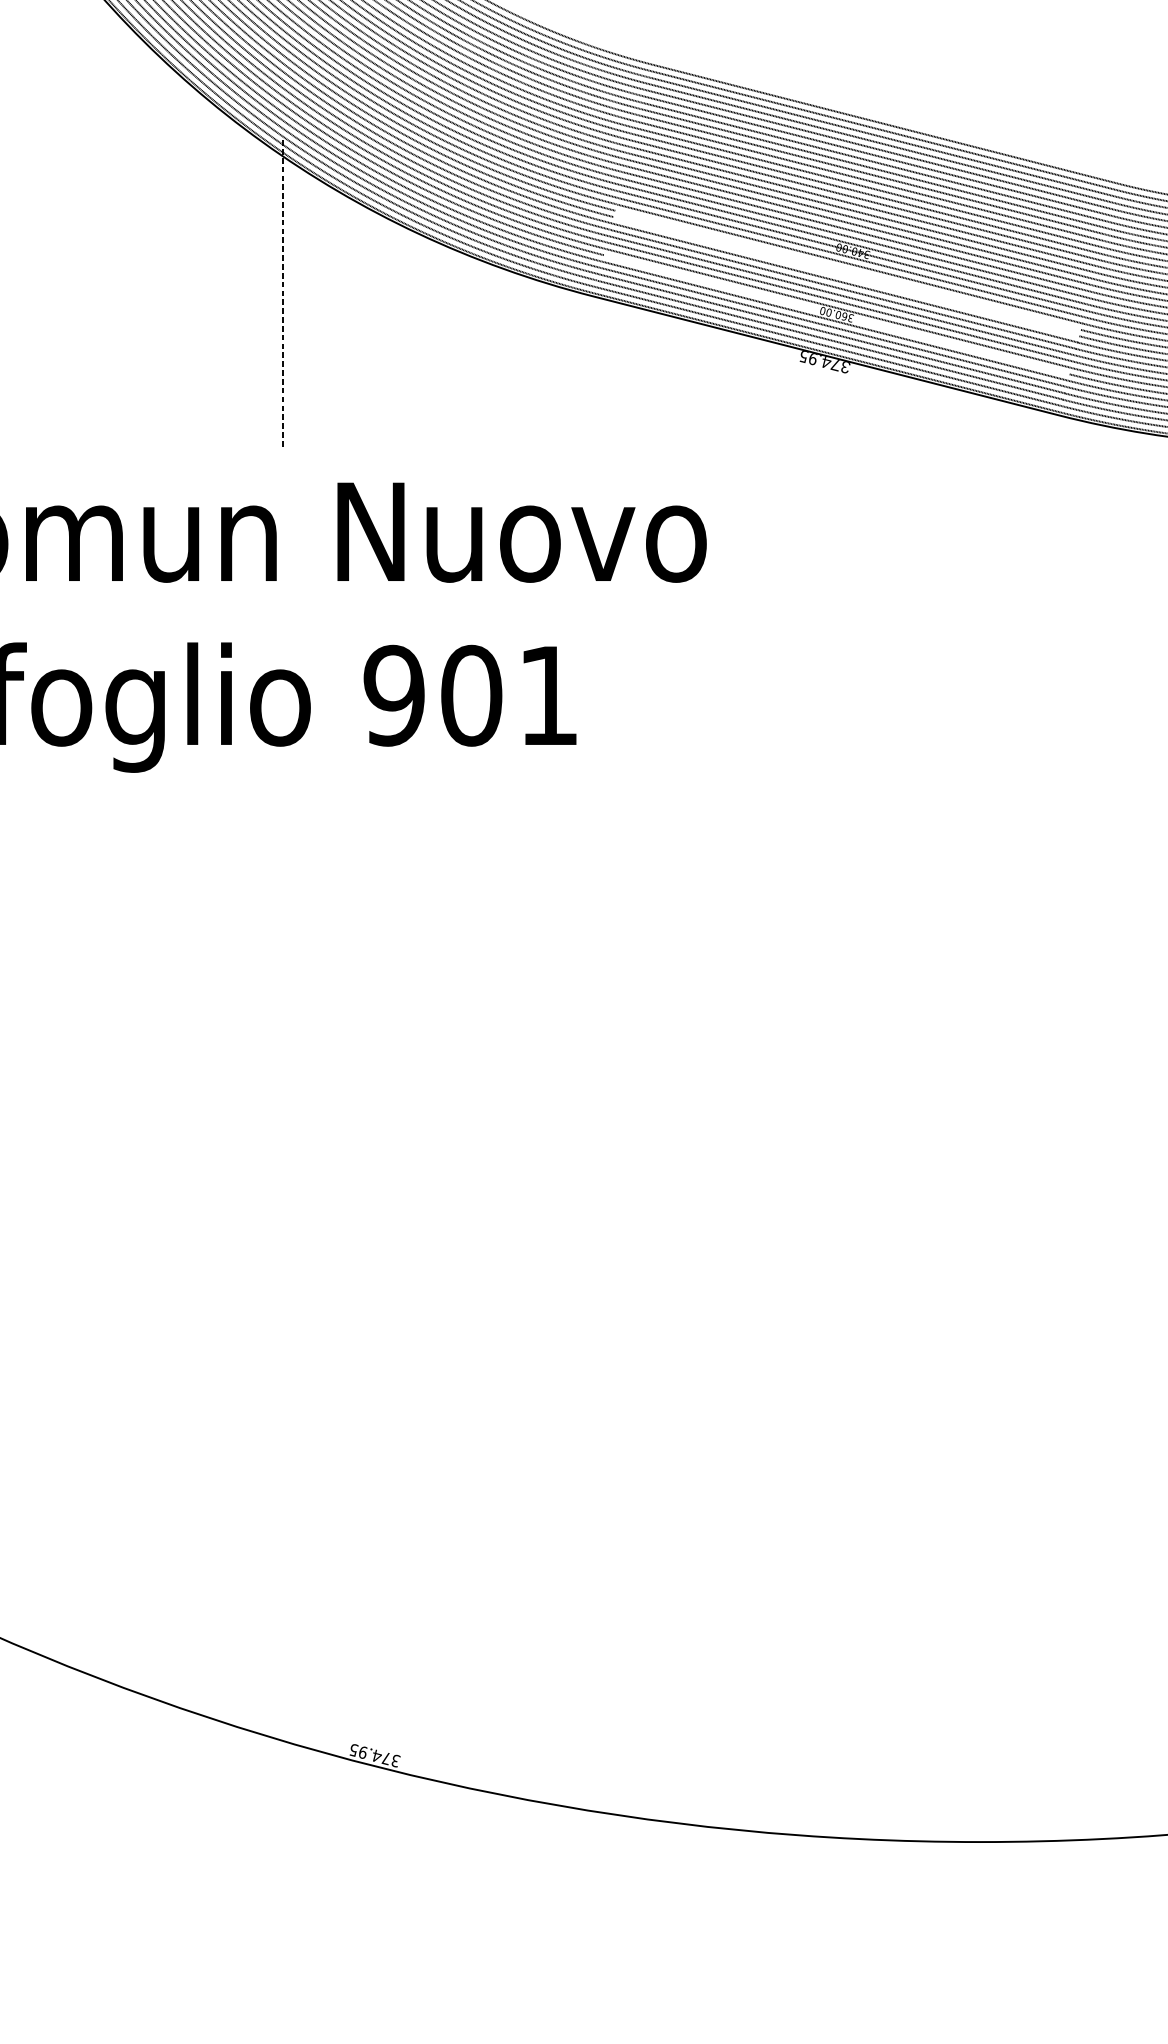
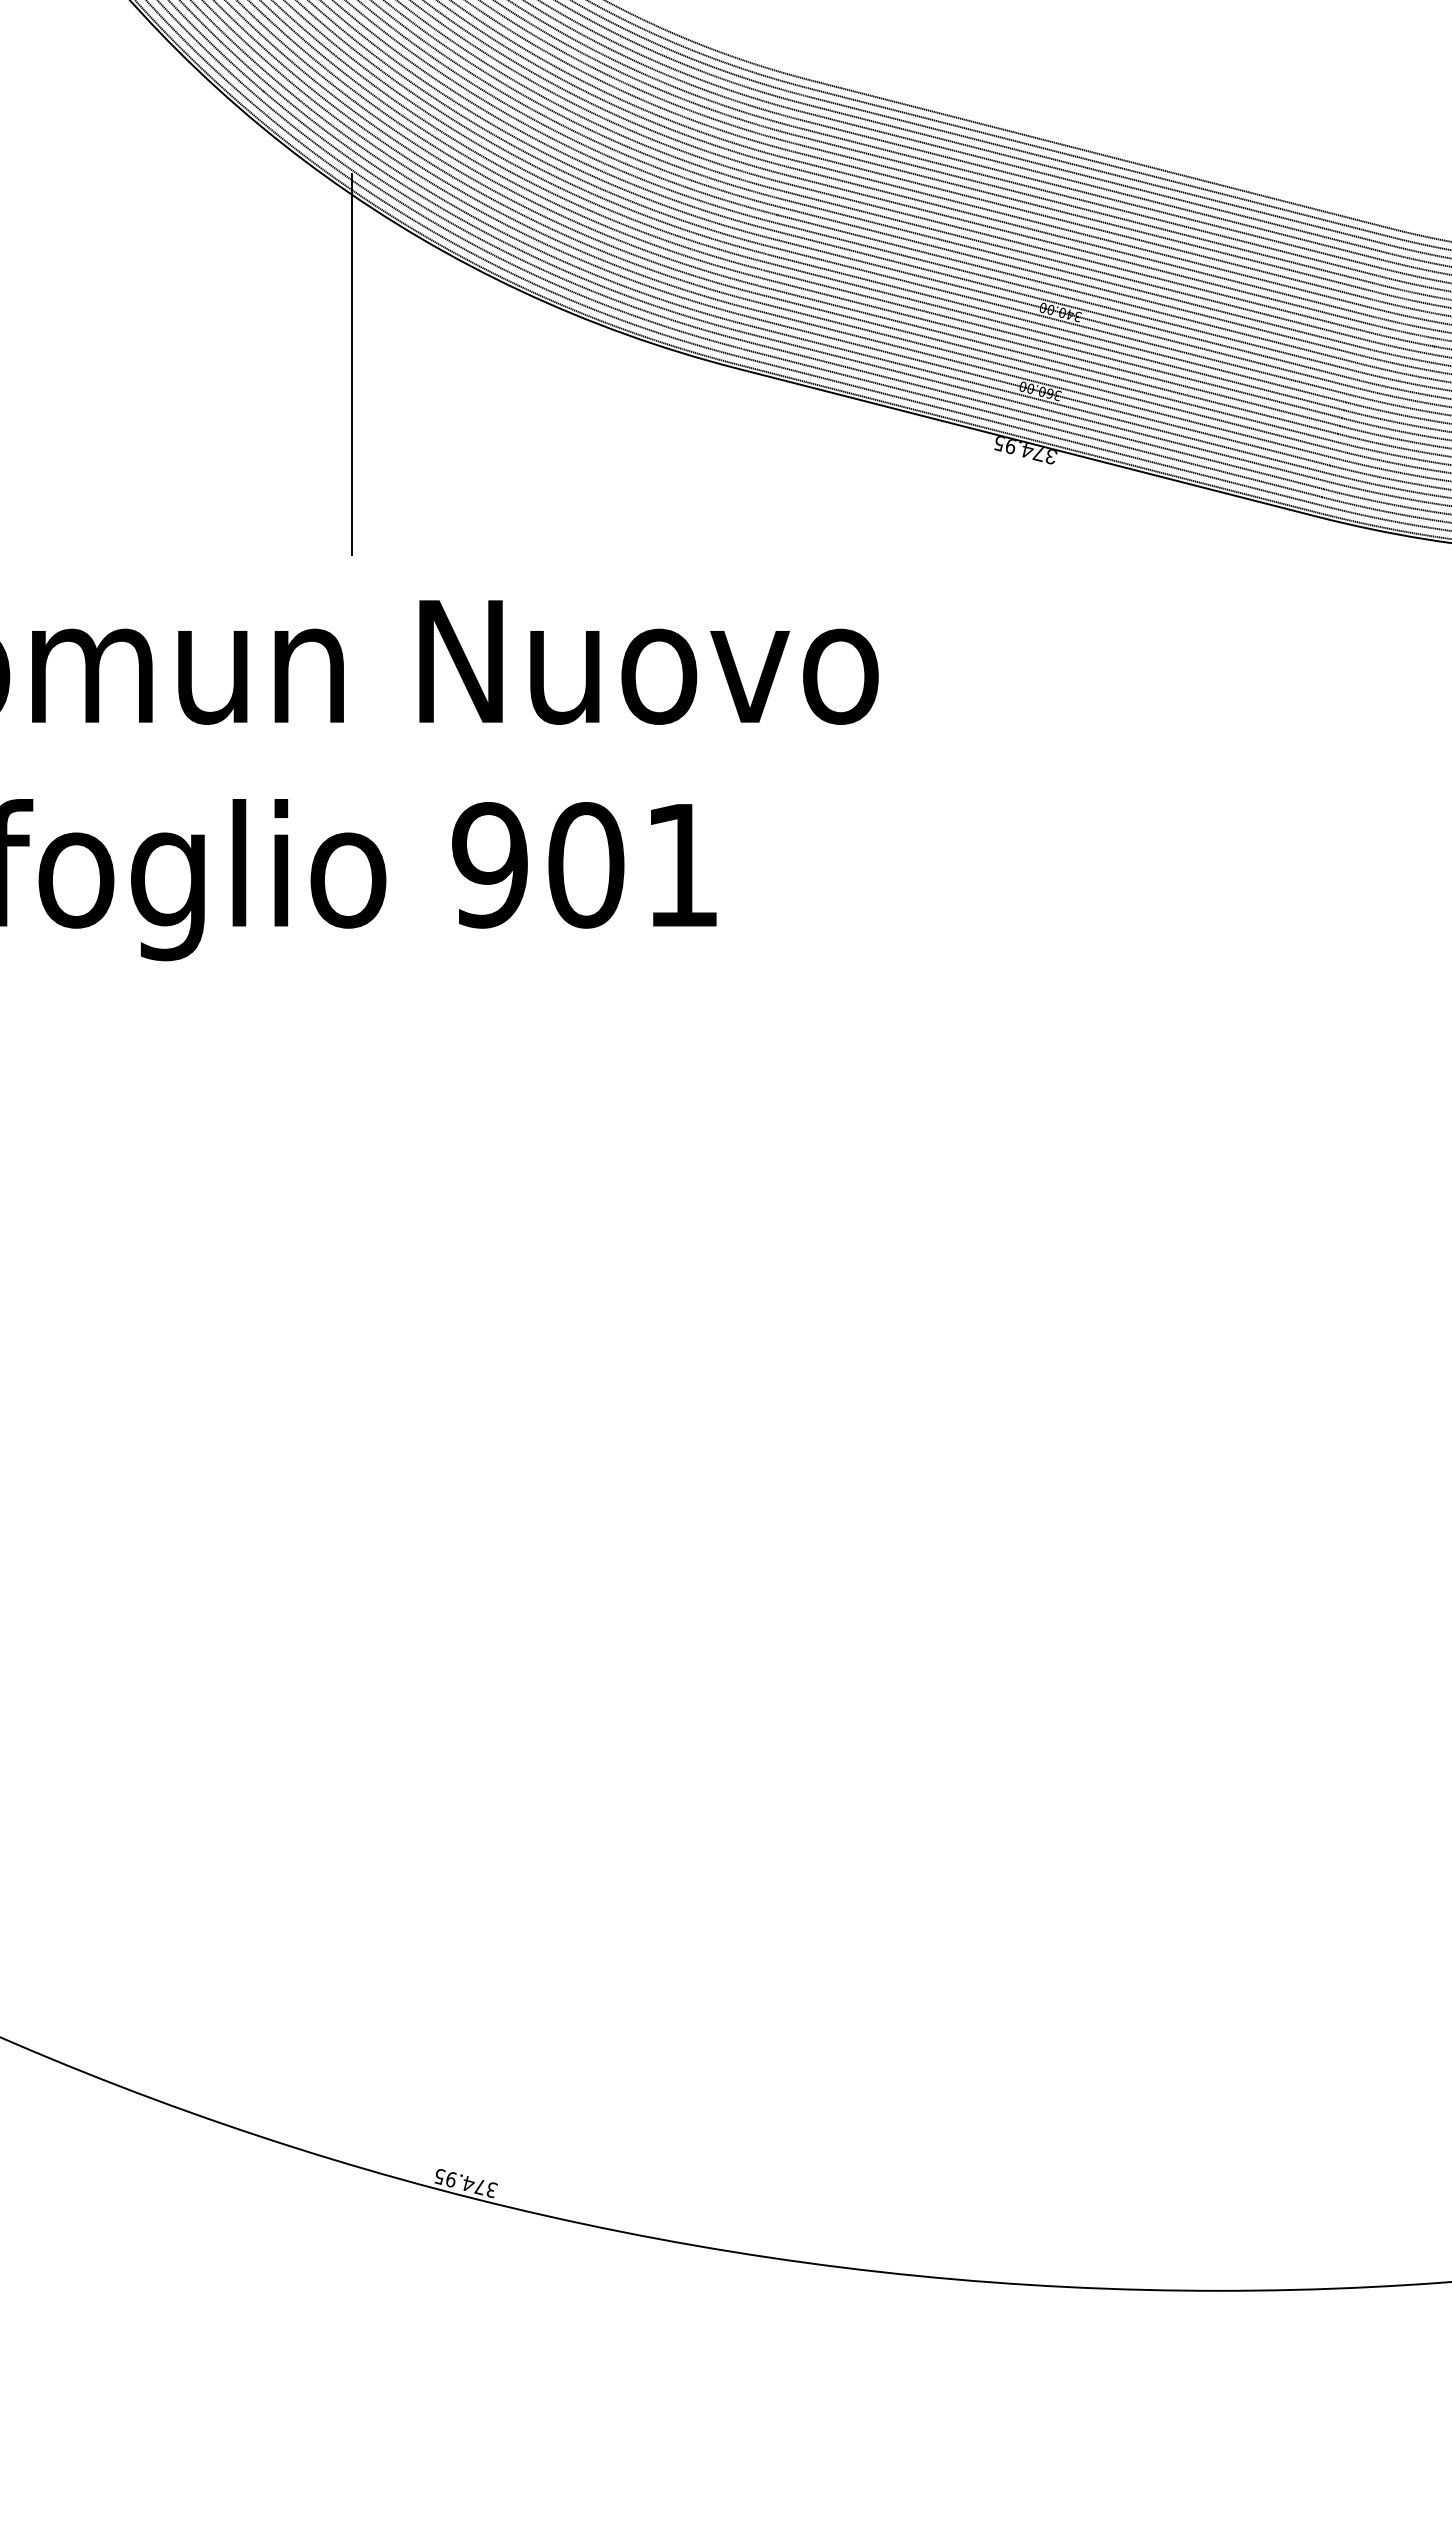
line: (848, 270) -> (1054, 336), added
line: (846, 277) -> (1052, 344), added
line: (282, 293) -> (351, 364), dashed -> solid
line: (836, 314) -> (1039, 391), added

